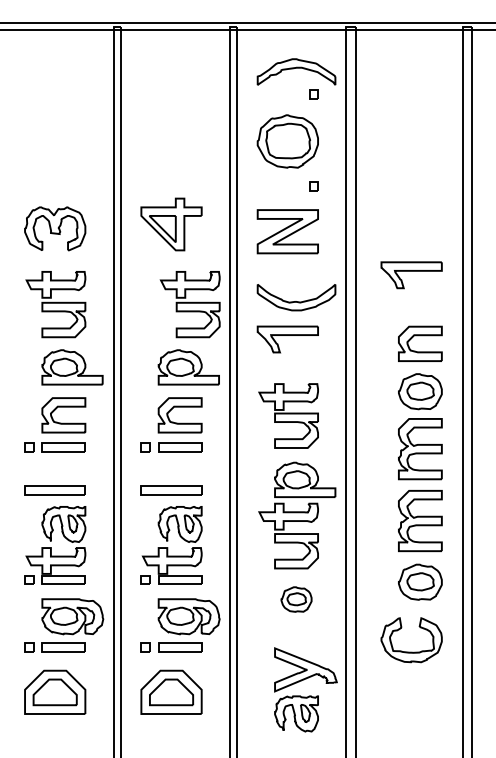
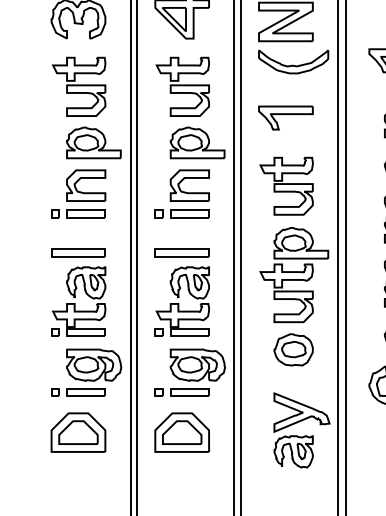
part: (296, 297) -> (293, 61), moved
part: (189, 304) -> (182, 86), moved
part: (296, 599) -> (293, 349), size x1.43

